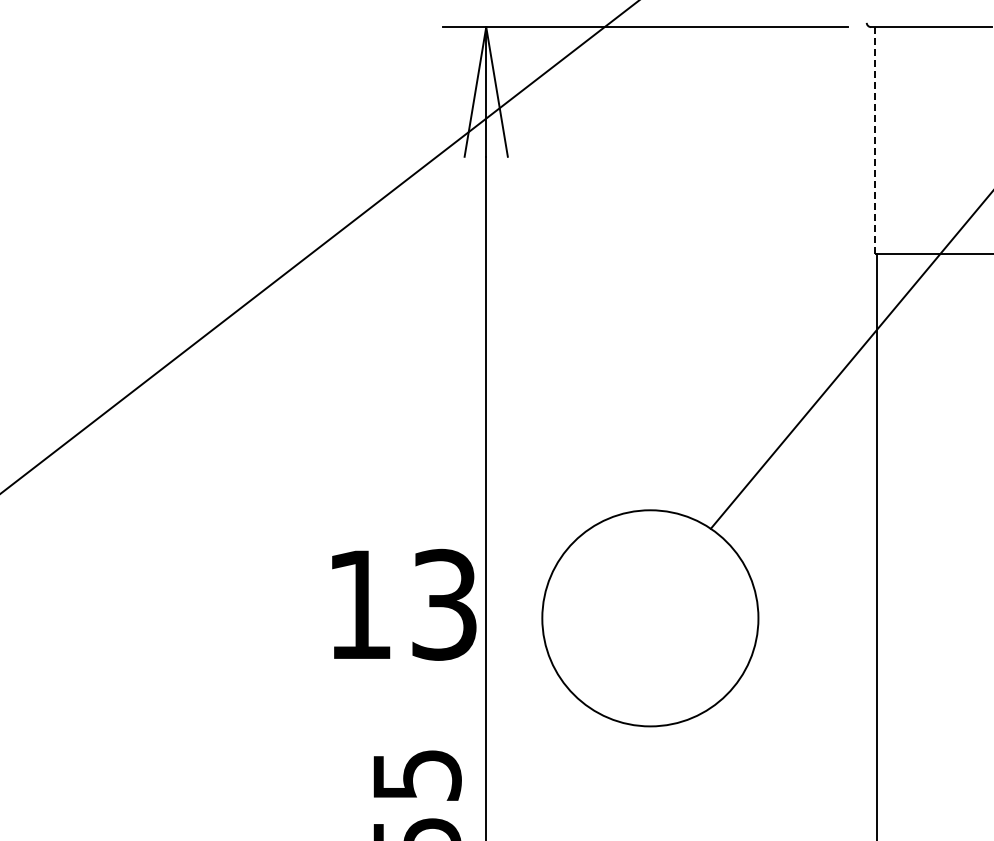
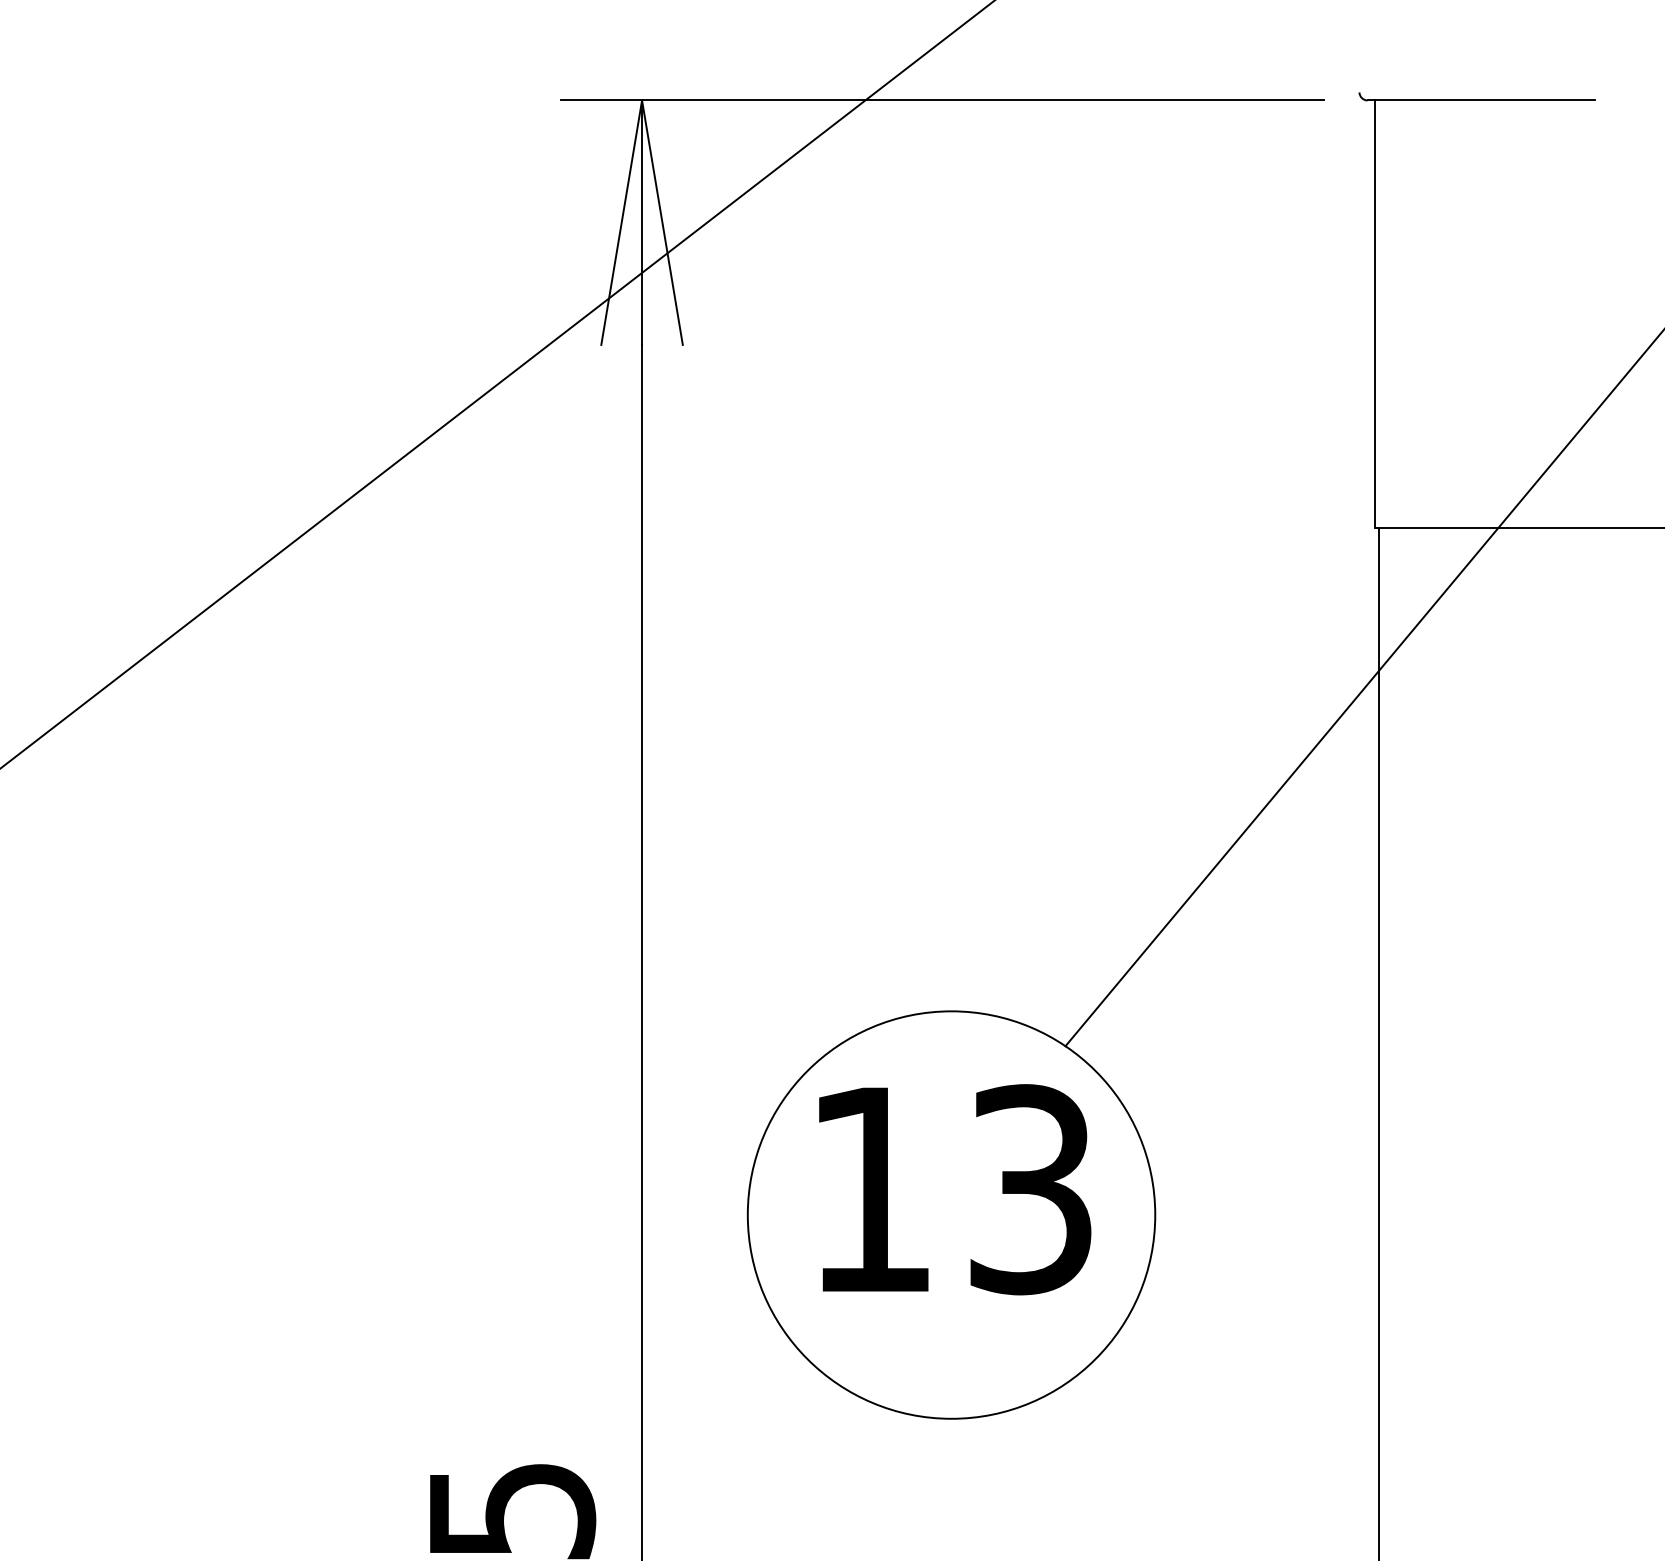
line: (874, 141) -> (1374, 316), dashed -> solid
text: (404, 604) -> (955, 1188), moved

